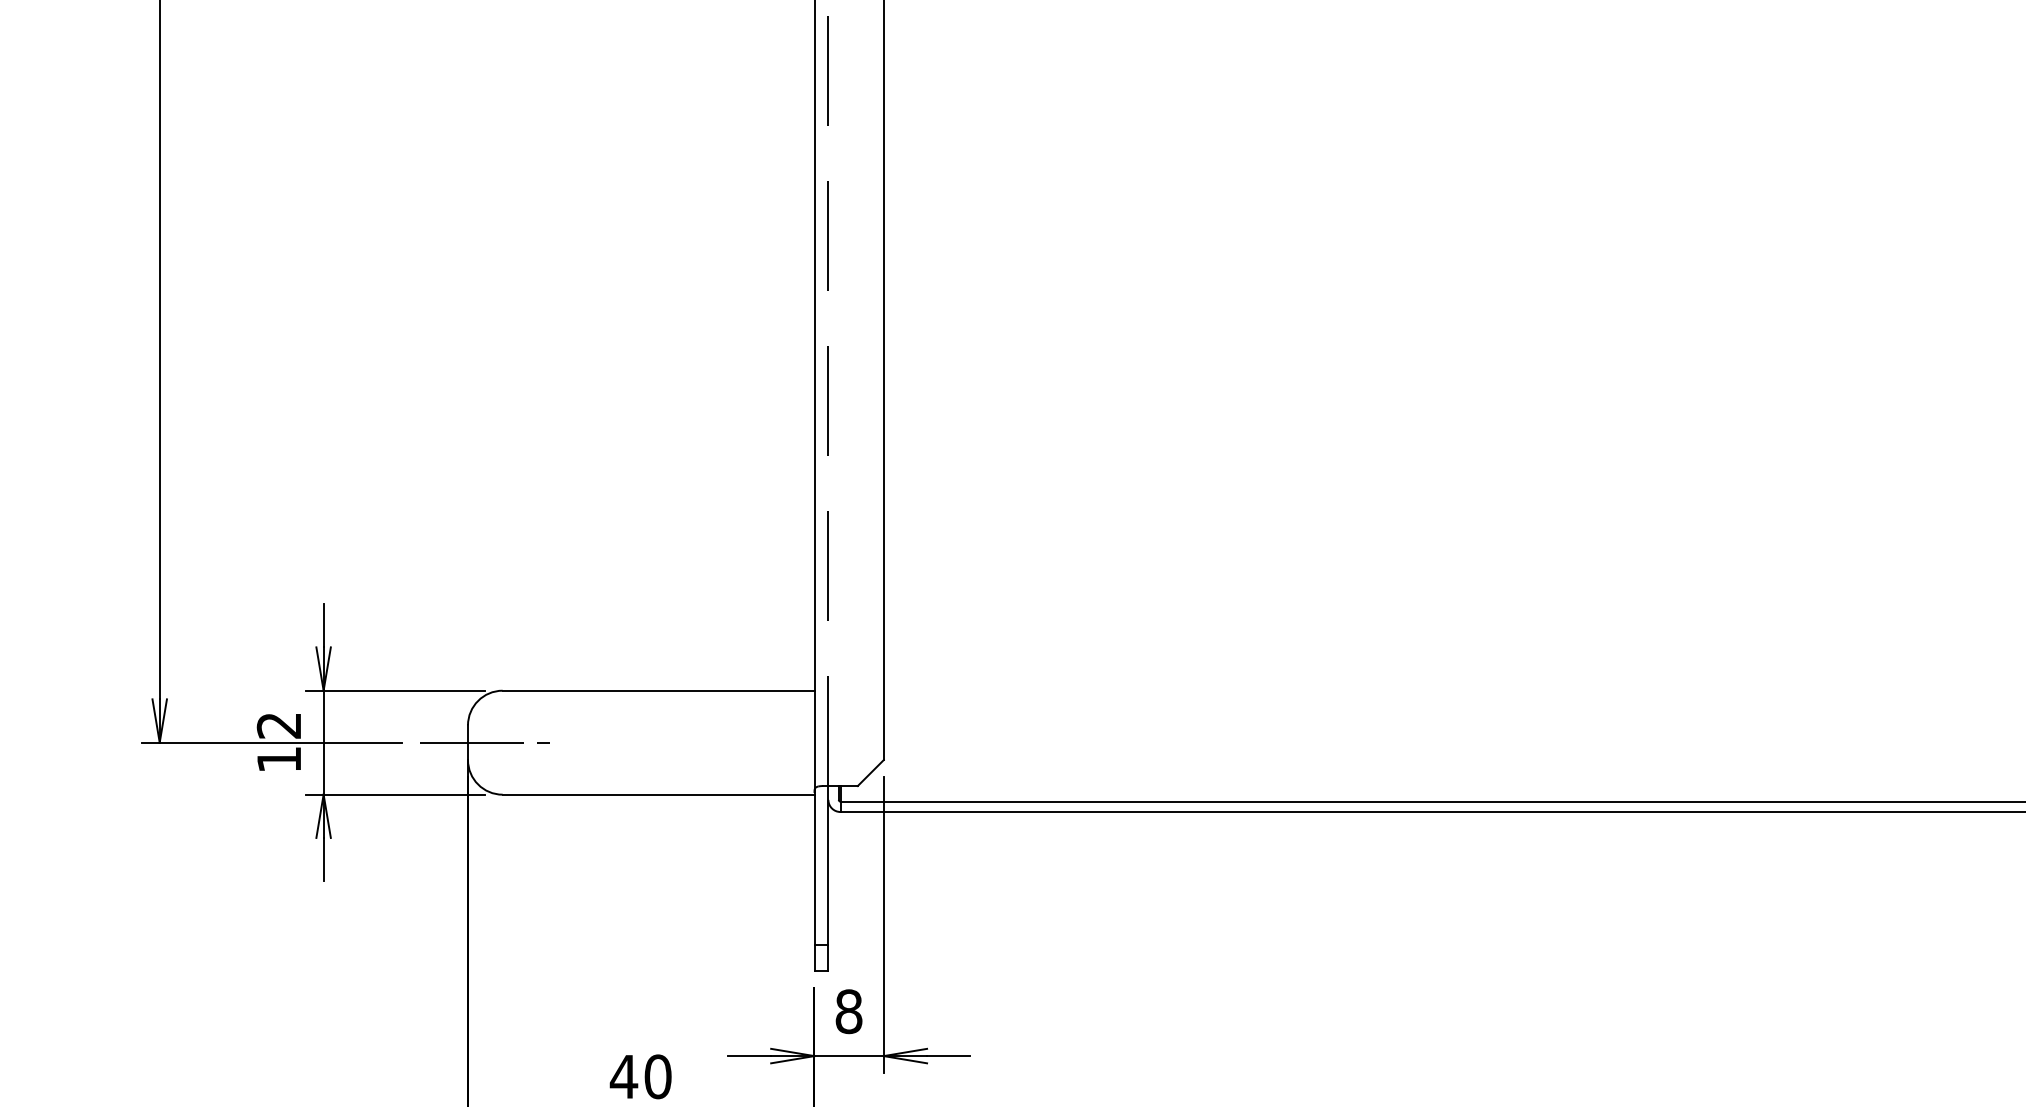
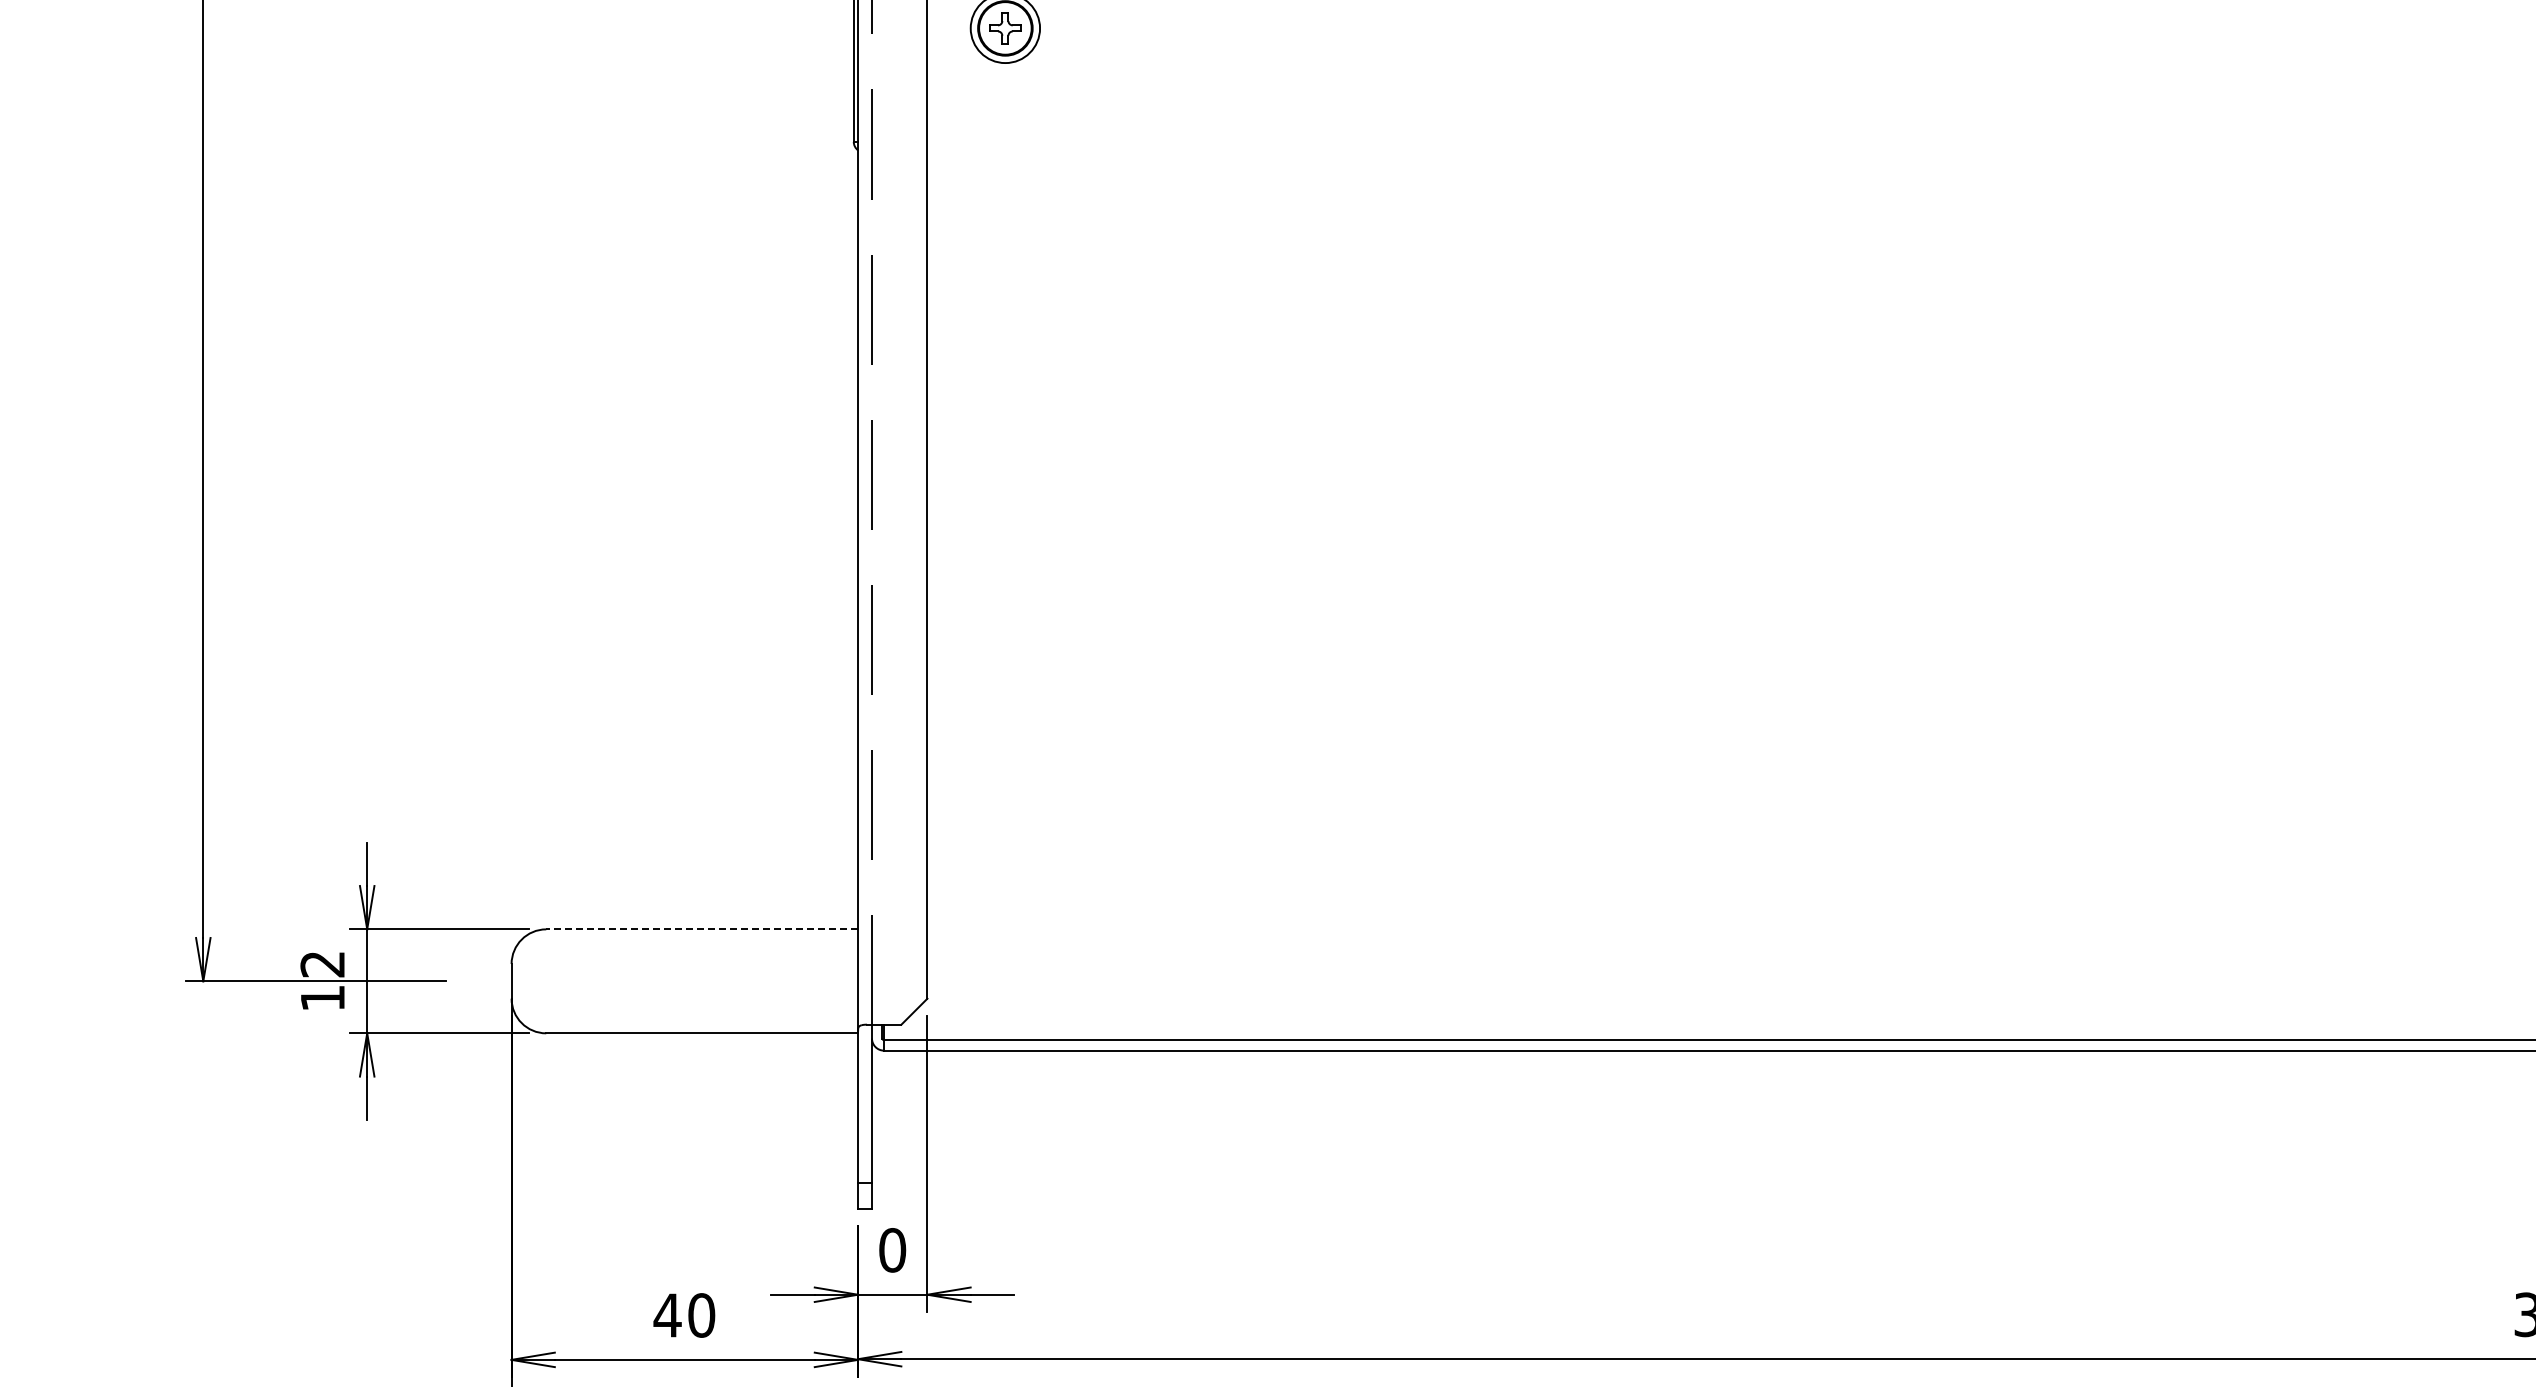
line: (658, 690) -> (702, 929), solid -> dashed
line: (484, 742) -> (528, 981), removed
text: (848, 1011) -> (892, 1250), 8 -> 0

